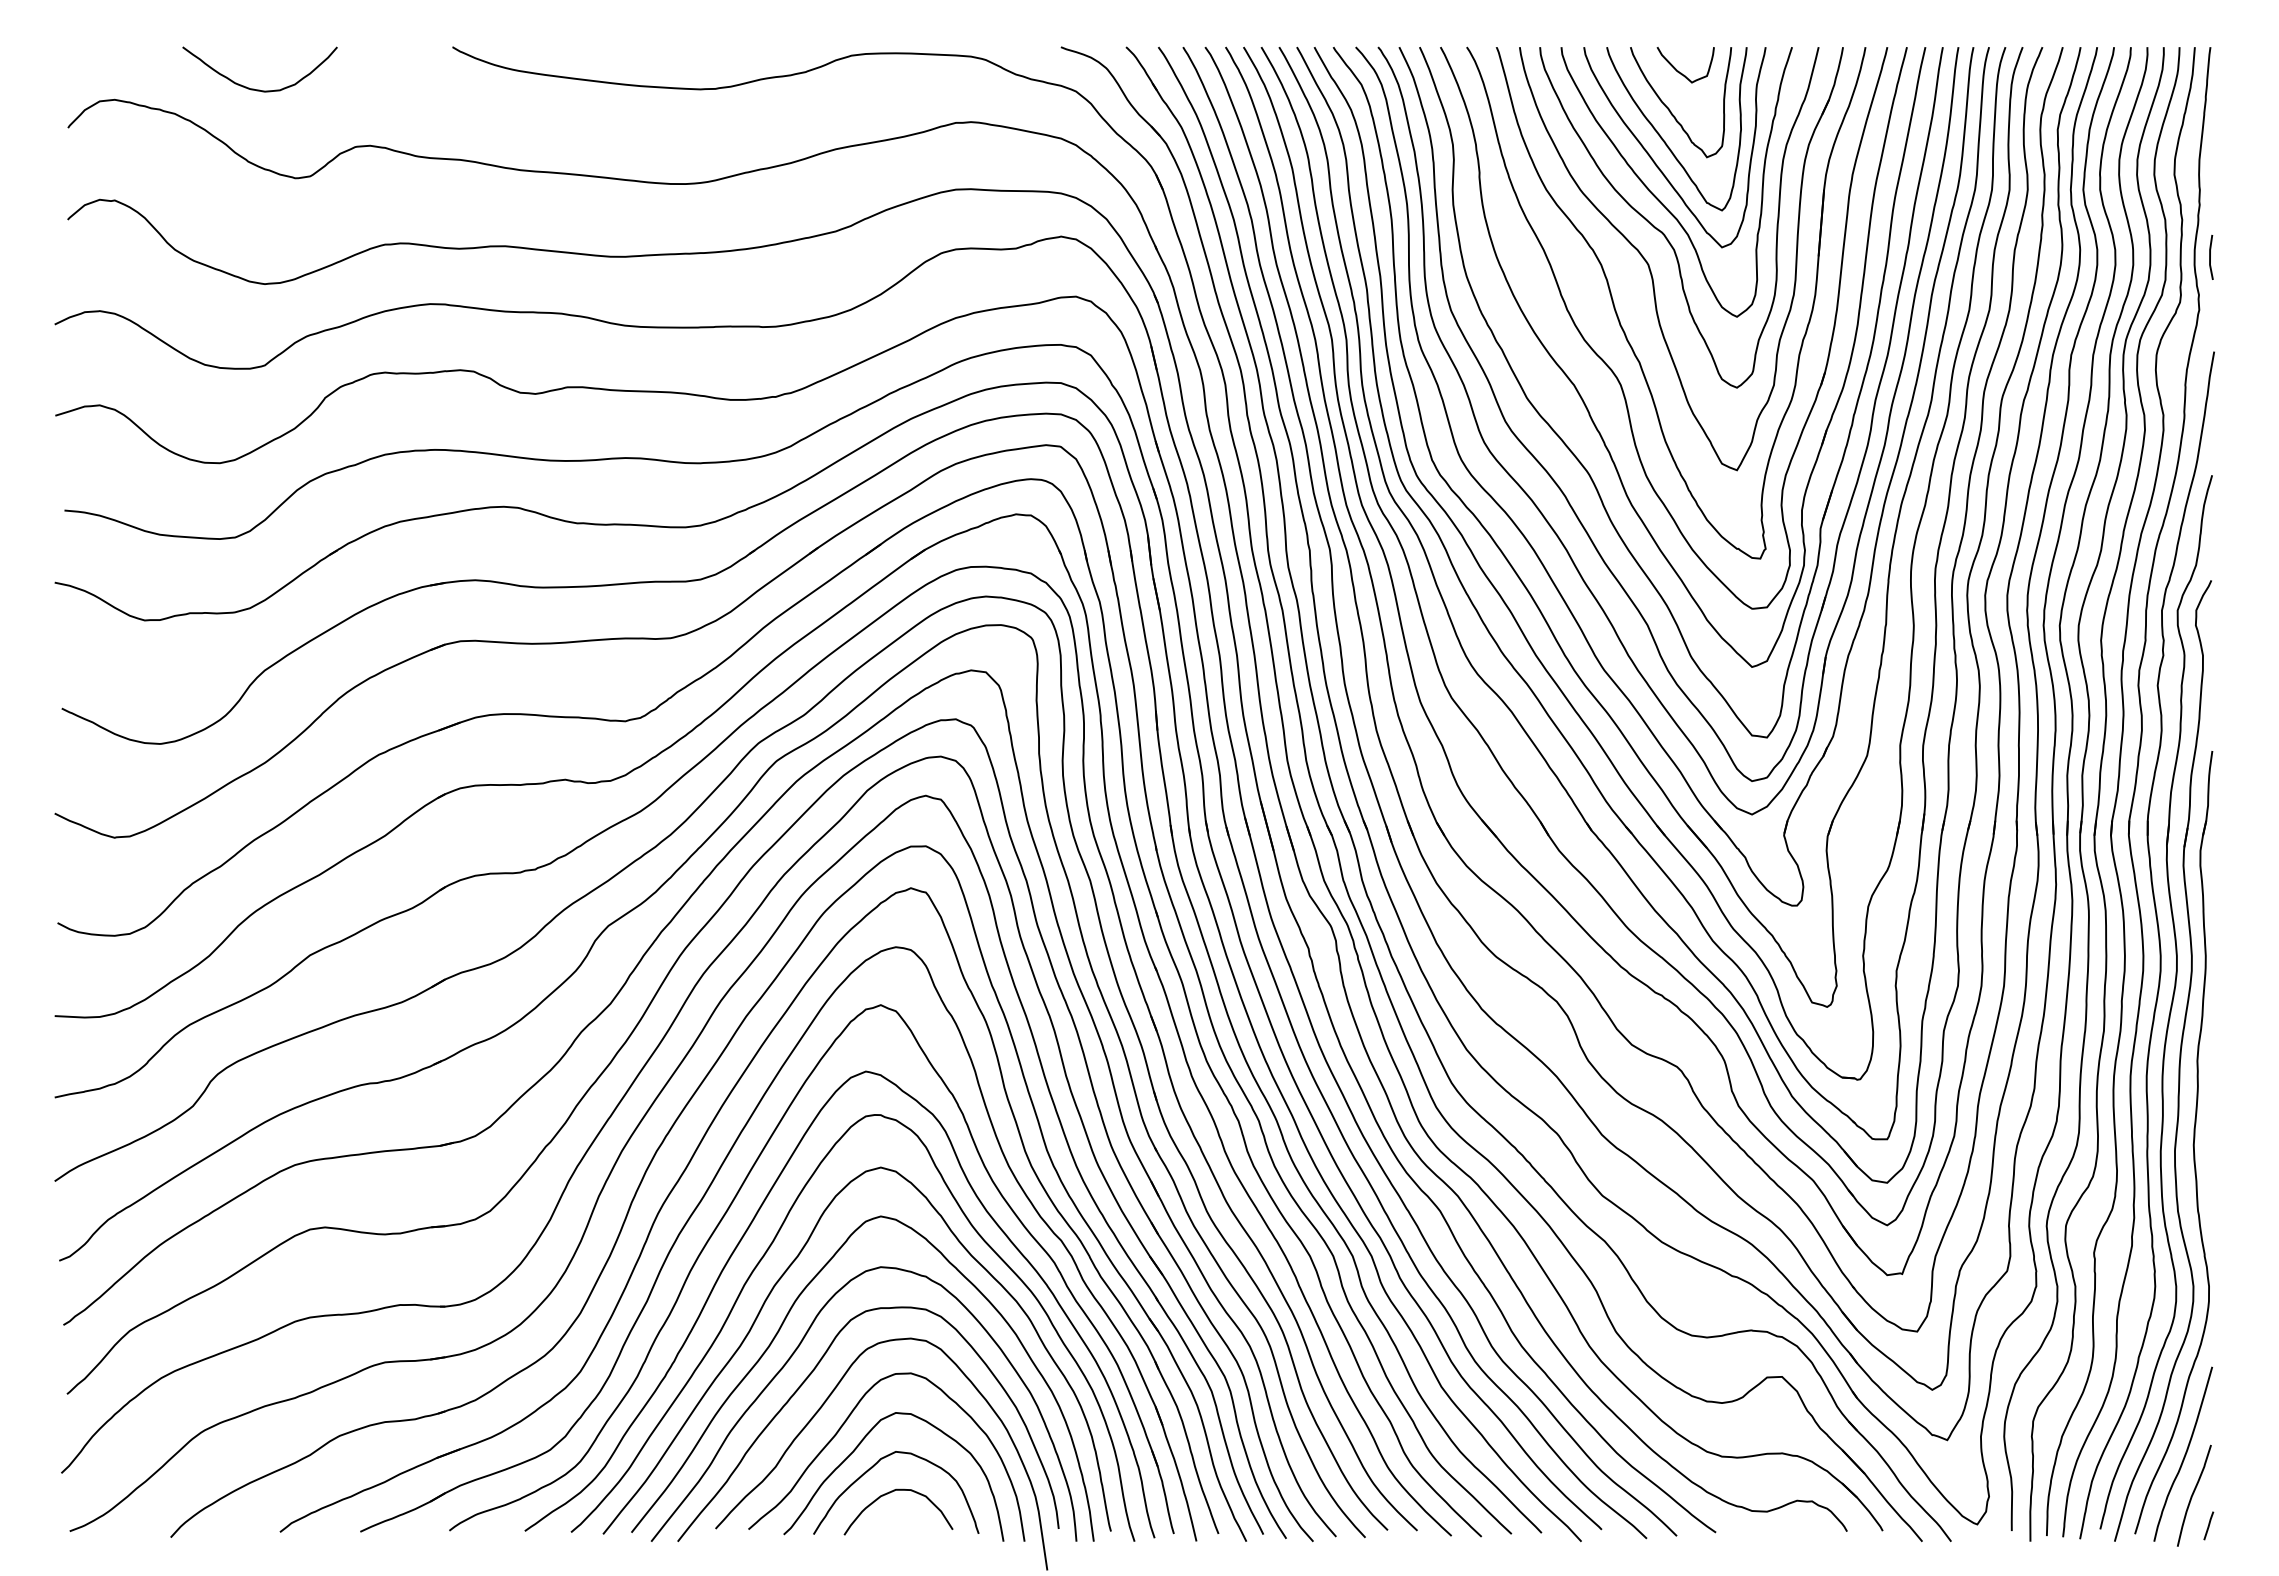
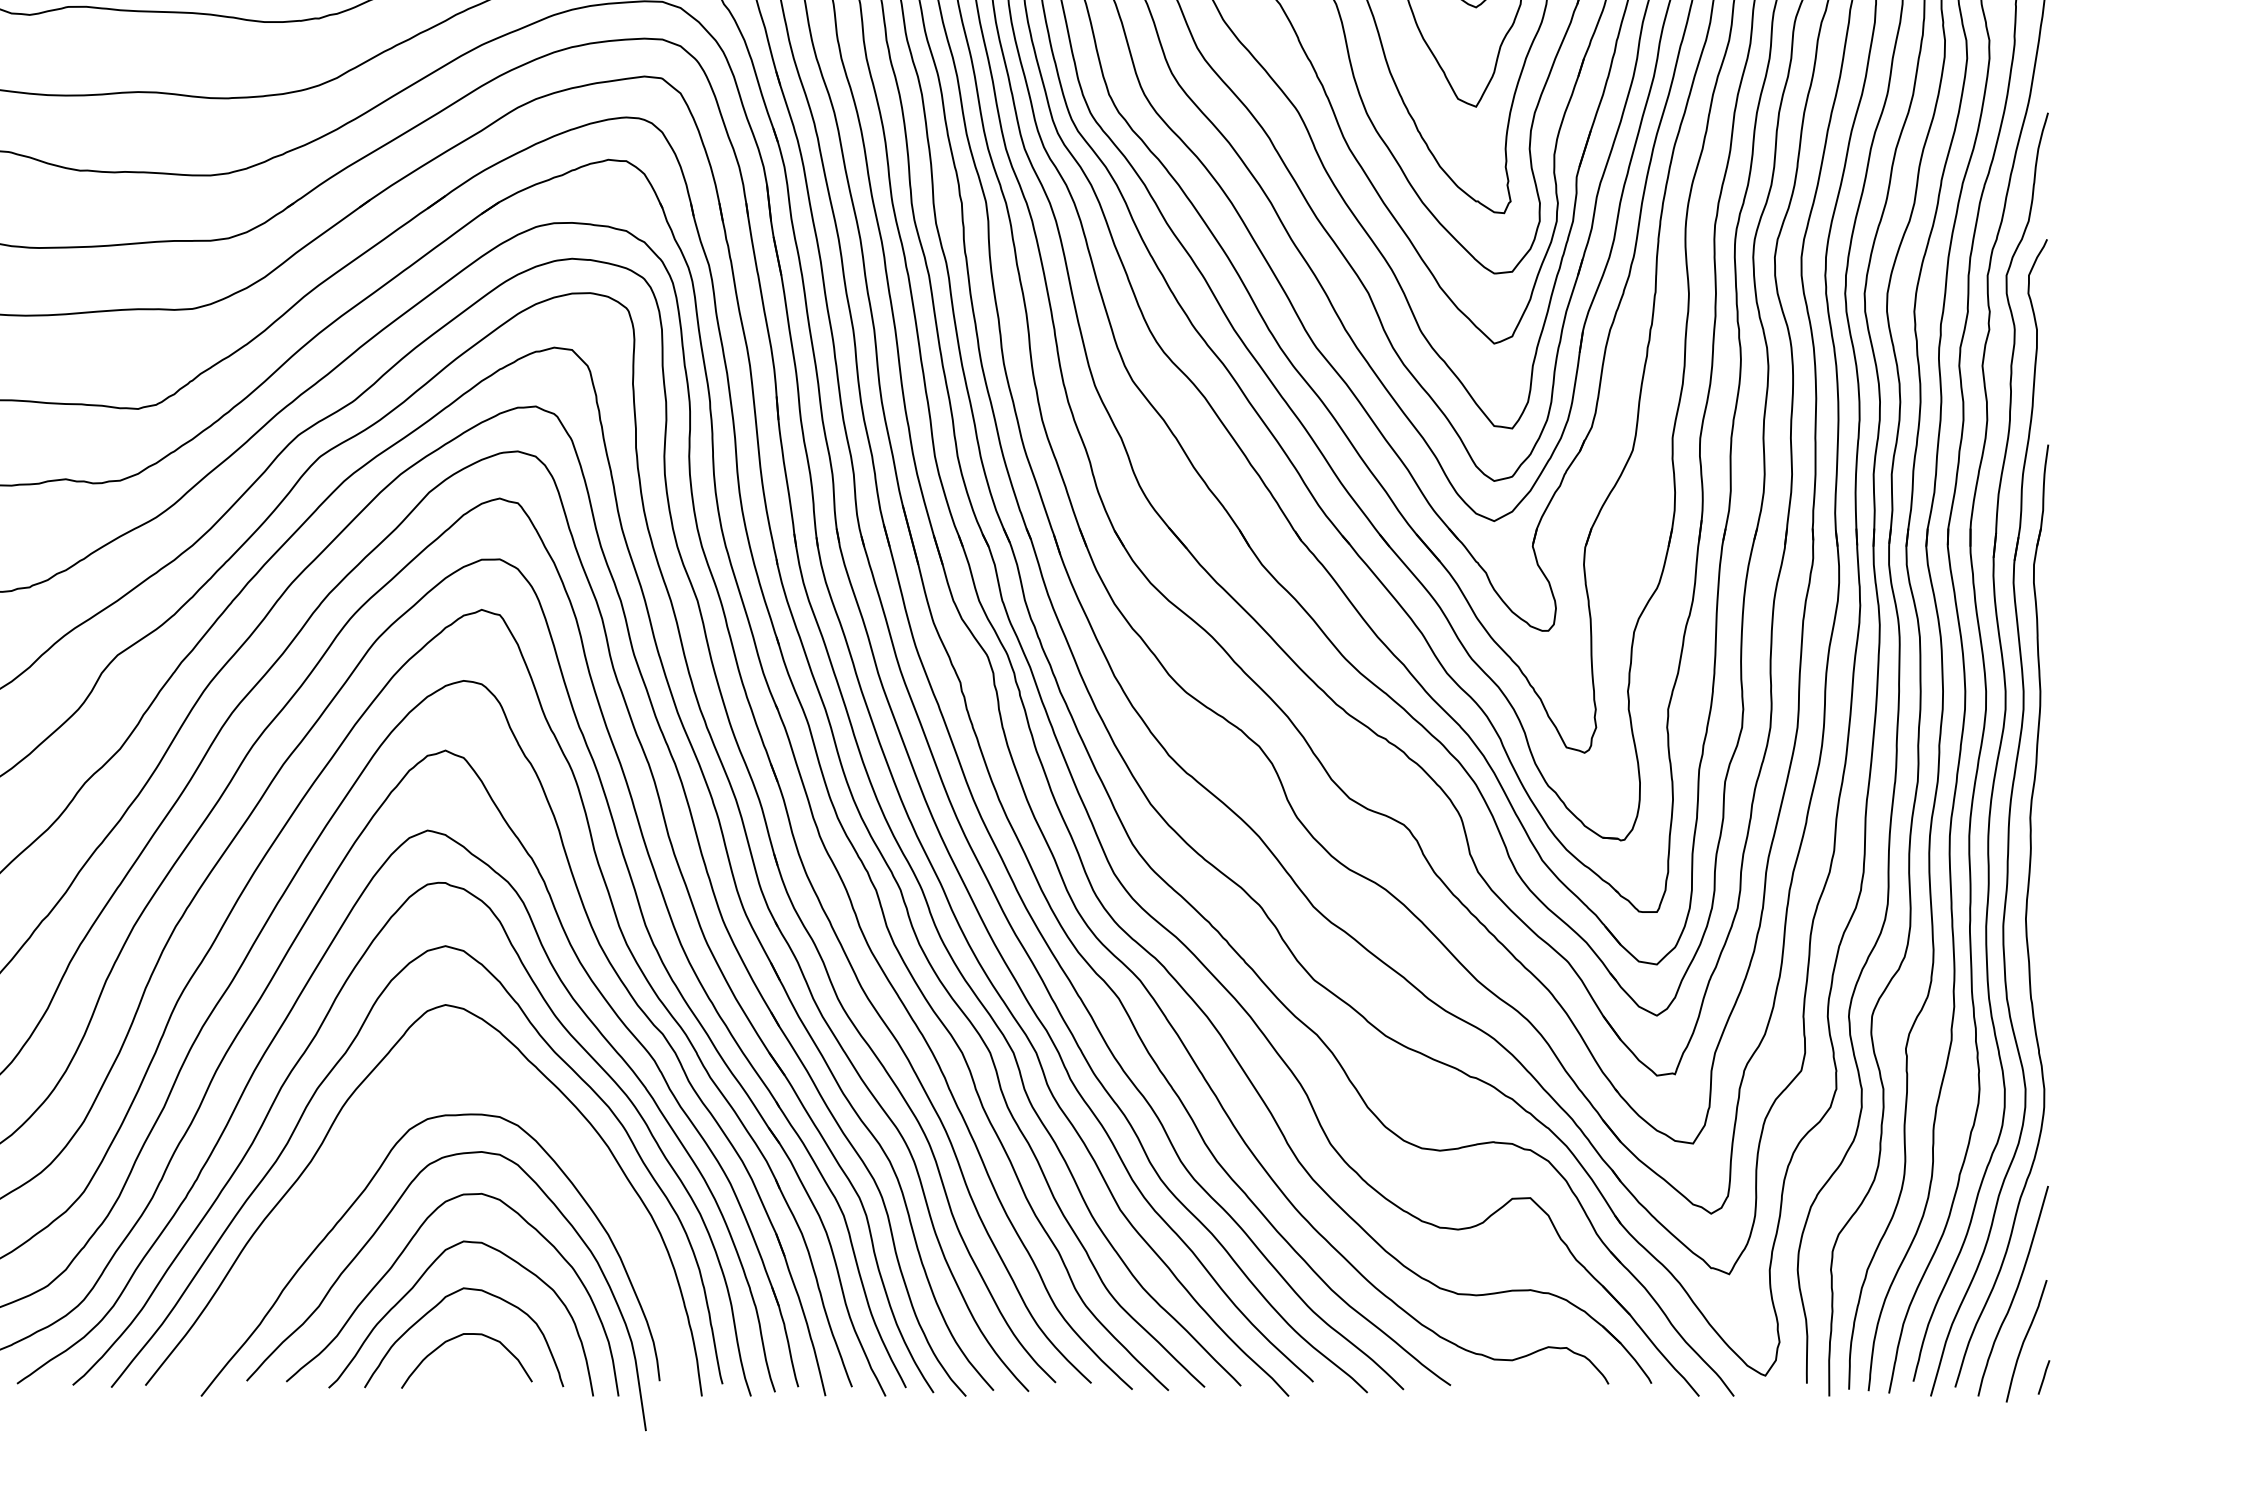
curve: (795, 1352) -> (342, 1168), removed

